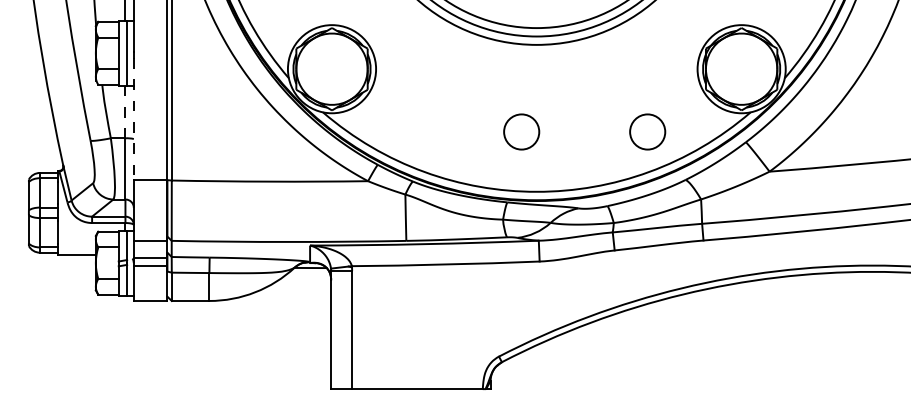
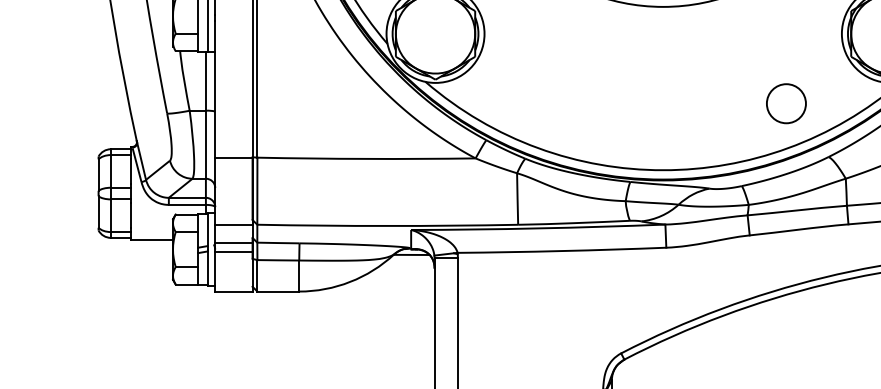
line: (125, 112) -> (205, 82), dashed -> solid
line: (133, 119) -> (214, 89), dashed -> solid
circle: (521, 131) -> (646, 103), removed

